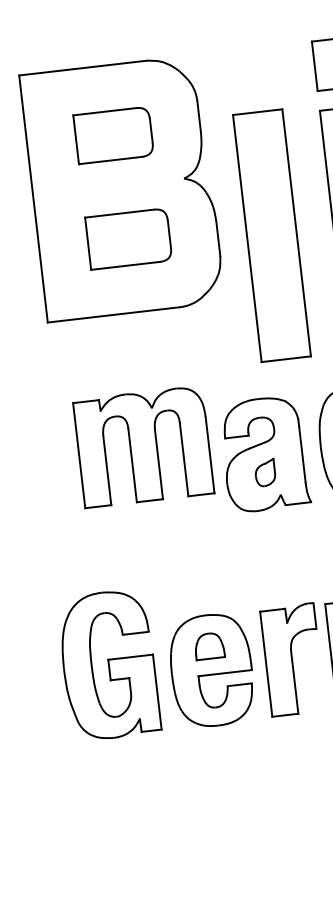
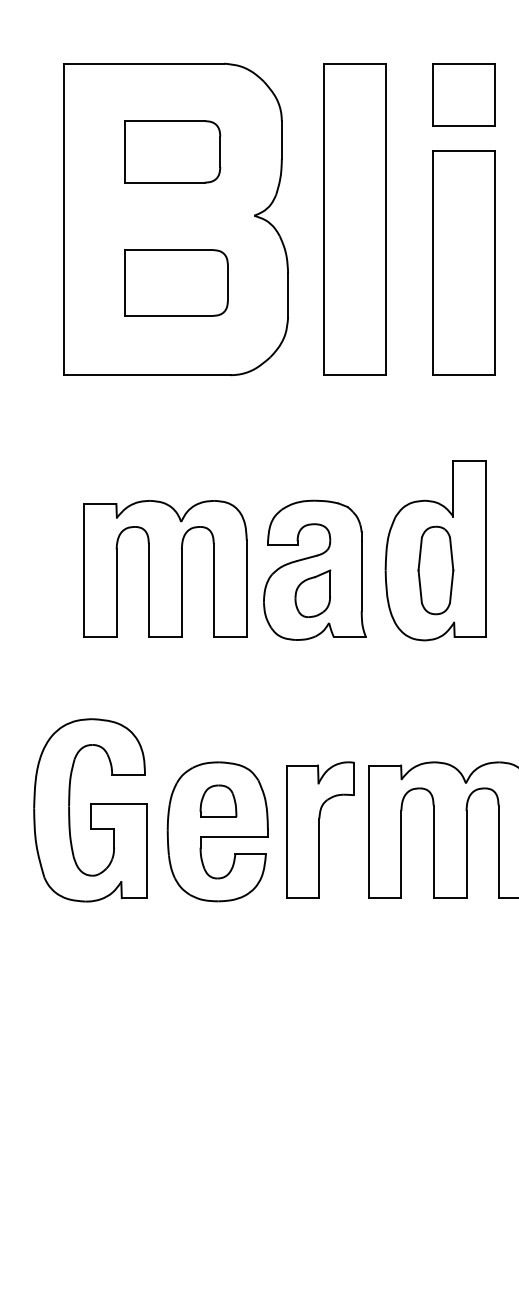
part: (271, 235) -> (354, 219), moved
part: (143, 446) -> (165, 568), moved
part: (264, 472) -> (312, 593), size x1.43

